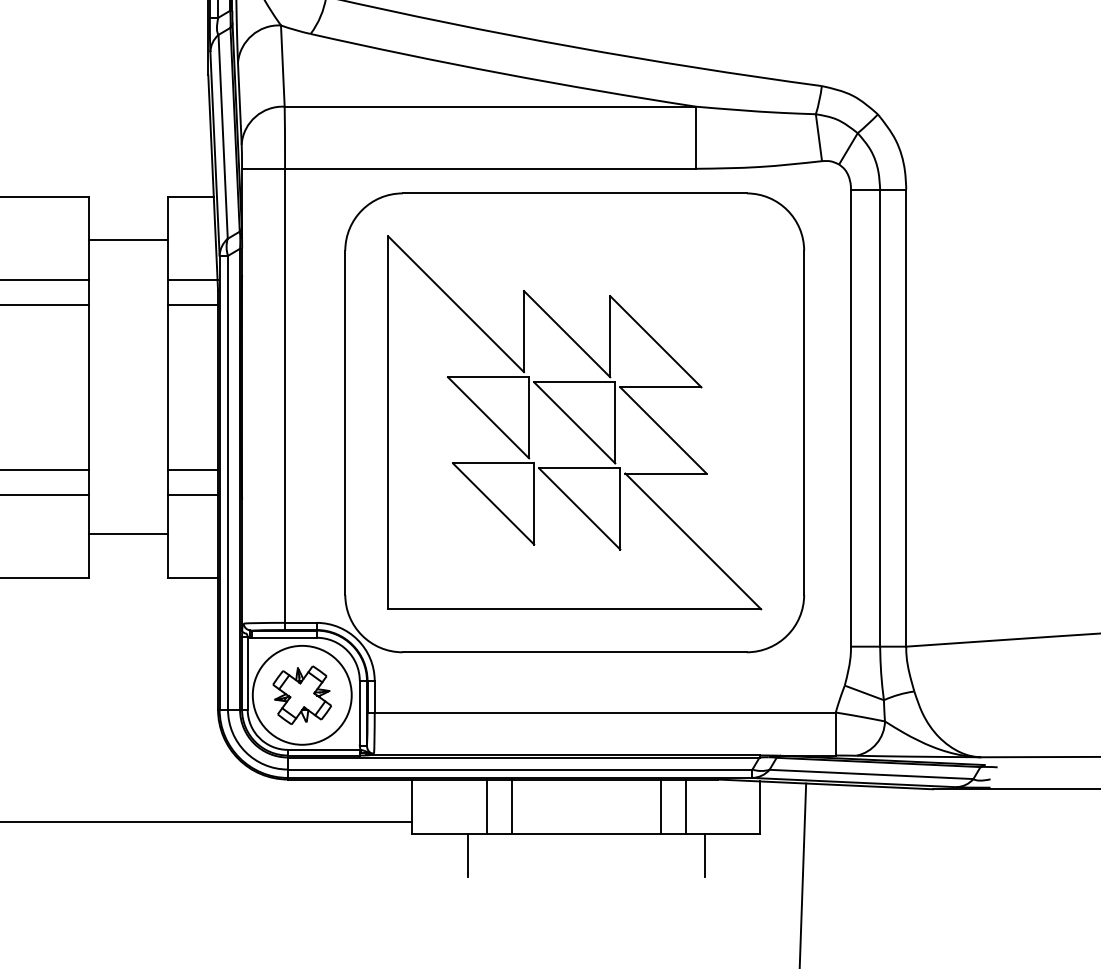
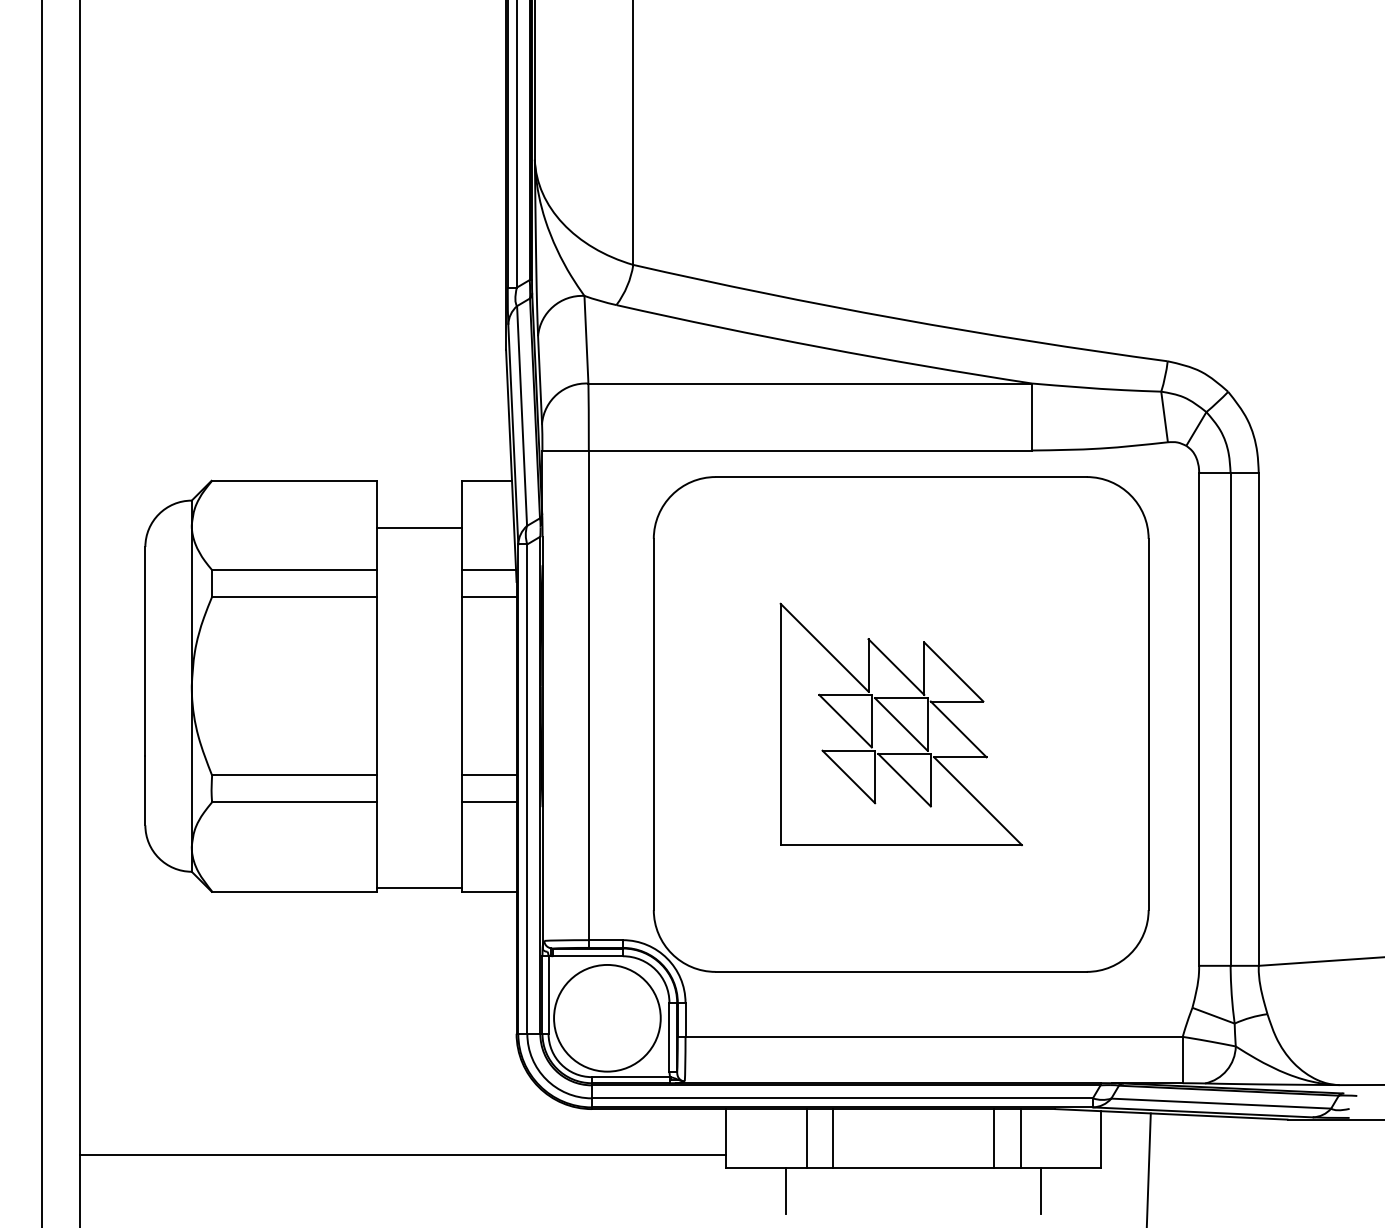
part: (574, 422) -> (901, 724), size x0.6
line: (128, 534) -> (419, 887), moved
part: (302, 695) -> (607, 1018), removed

